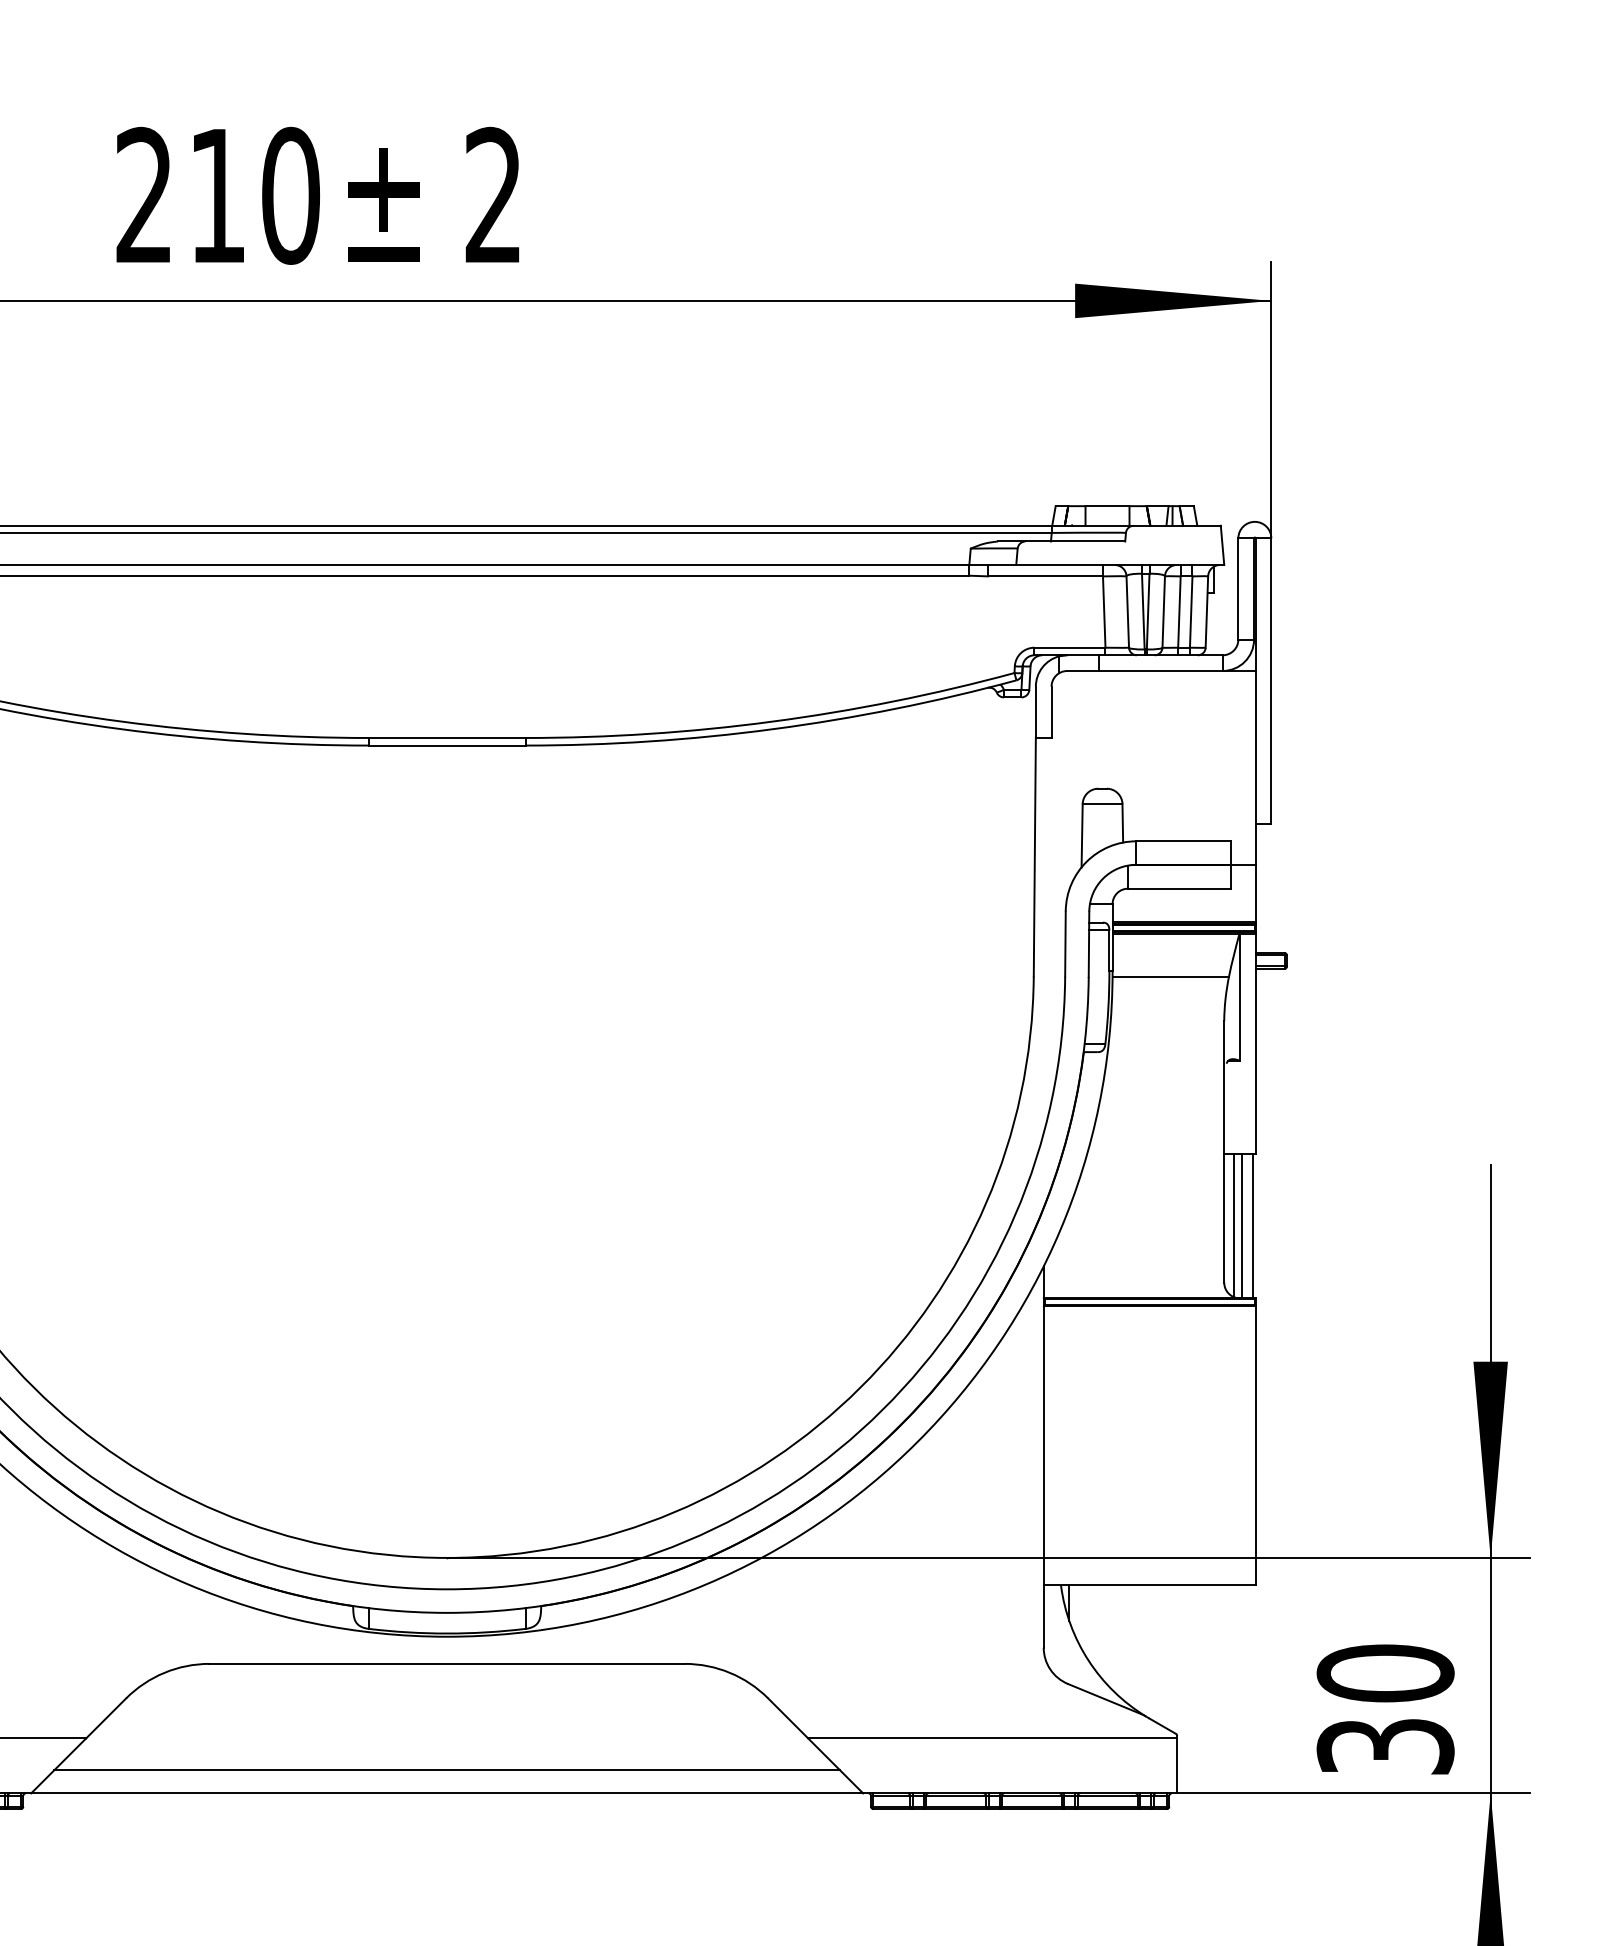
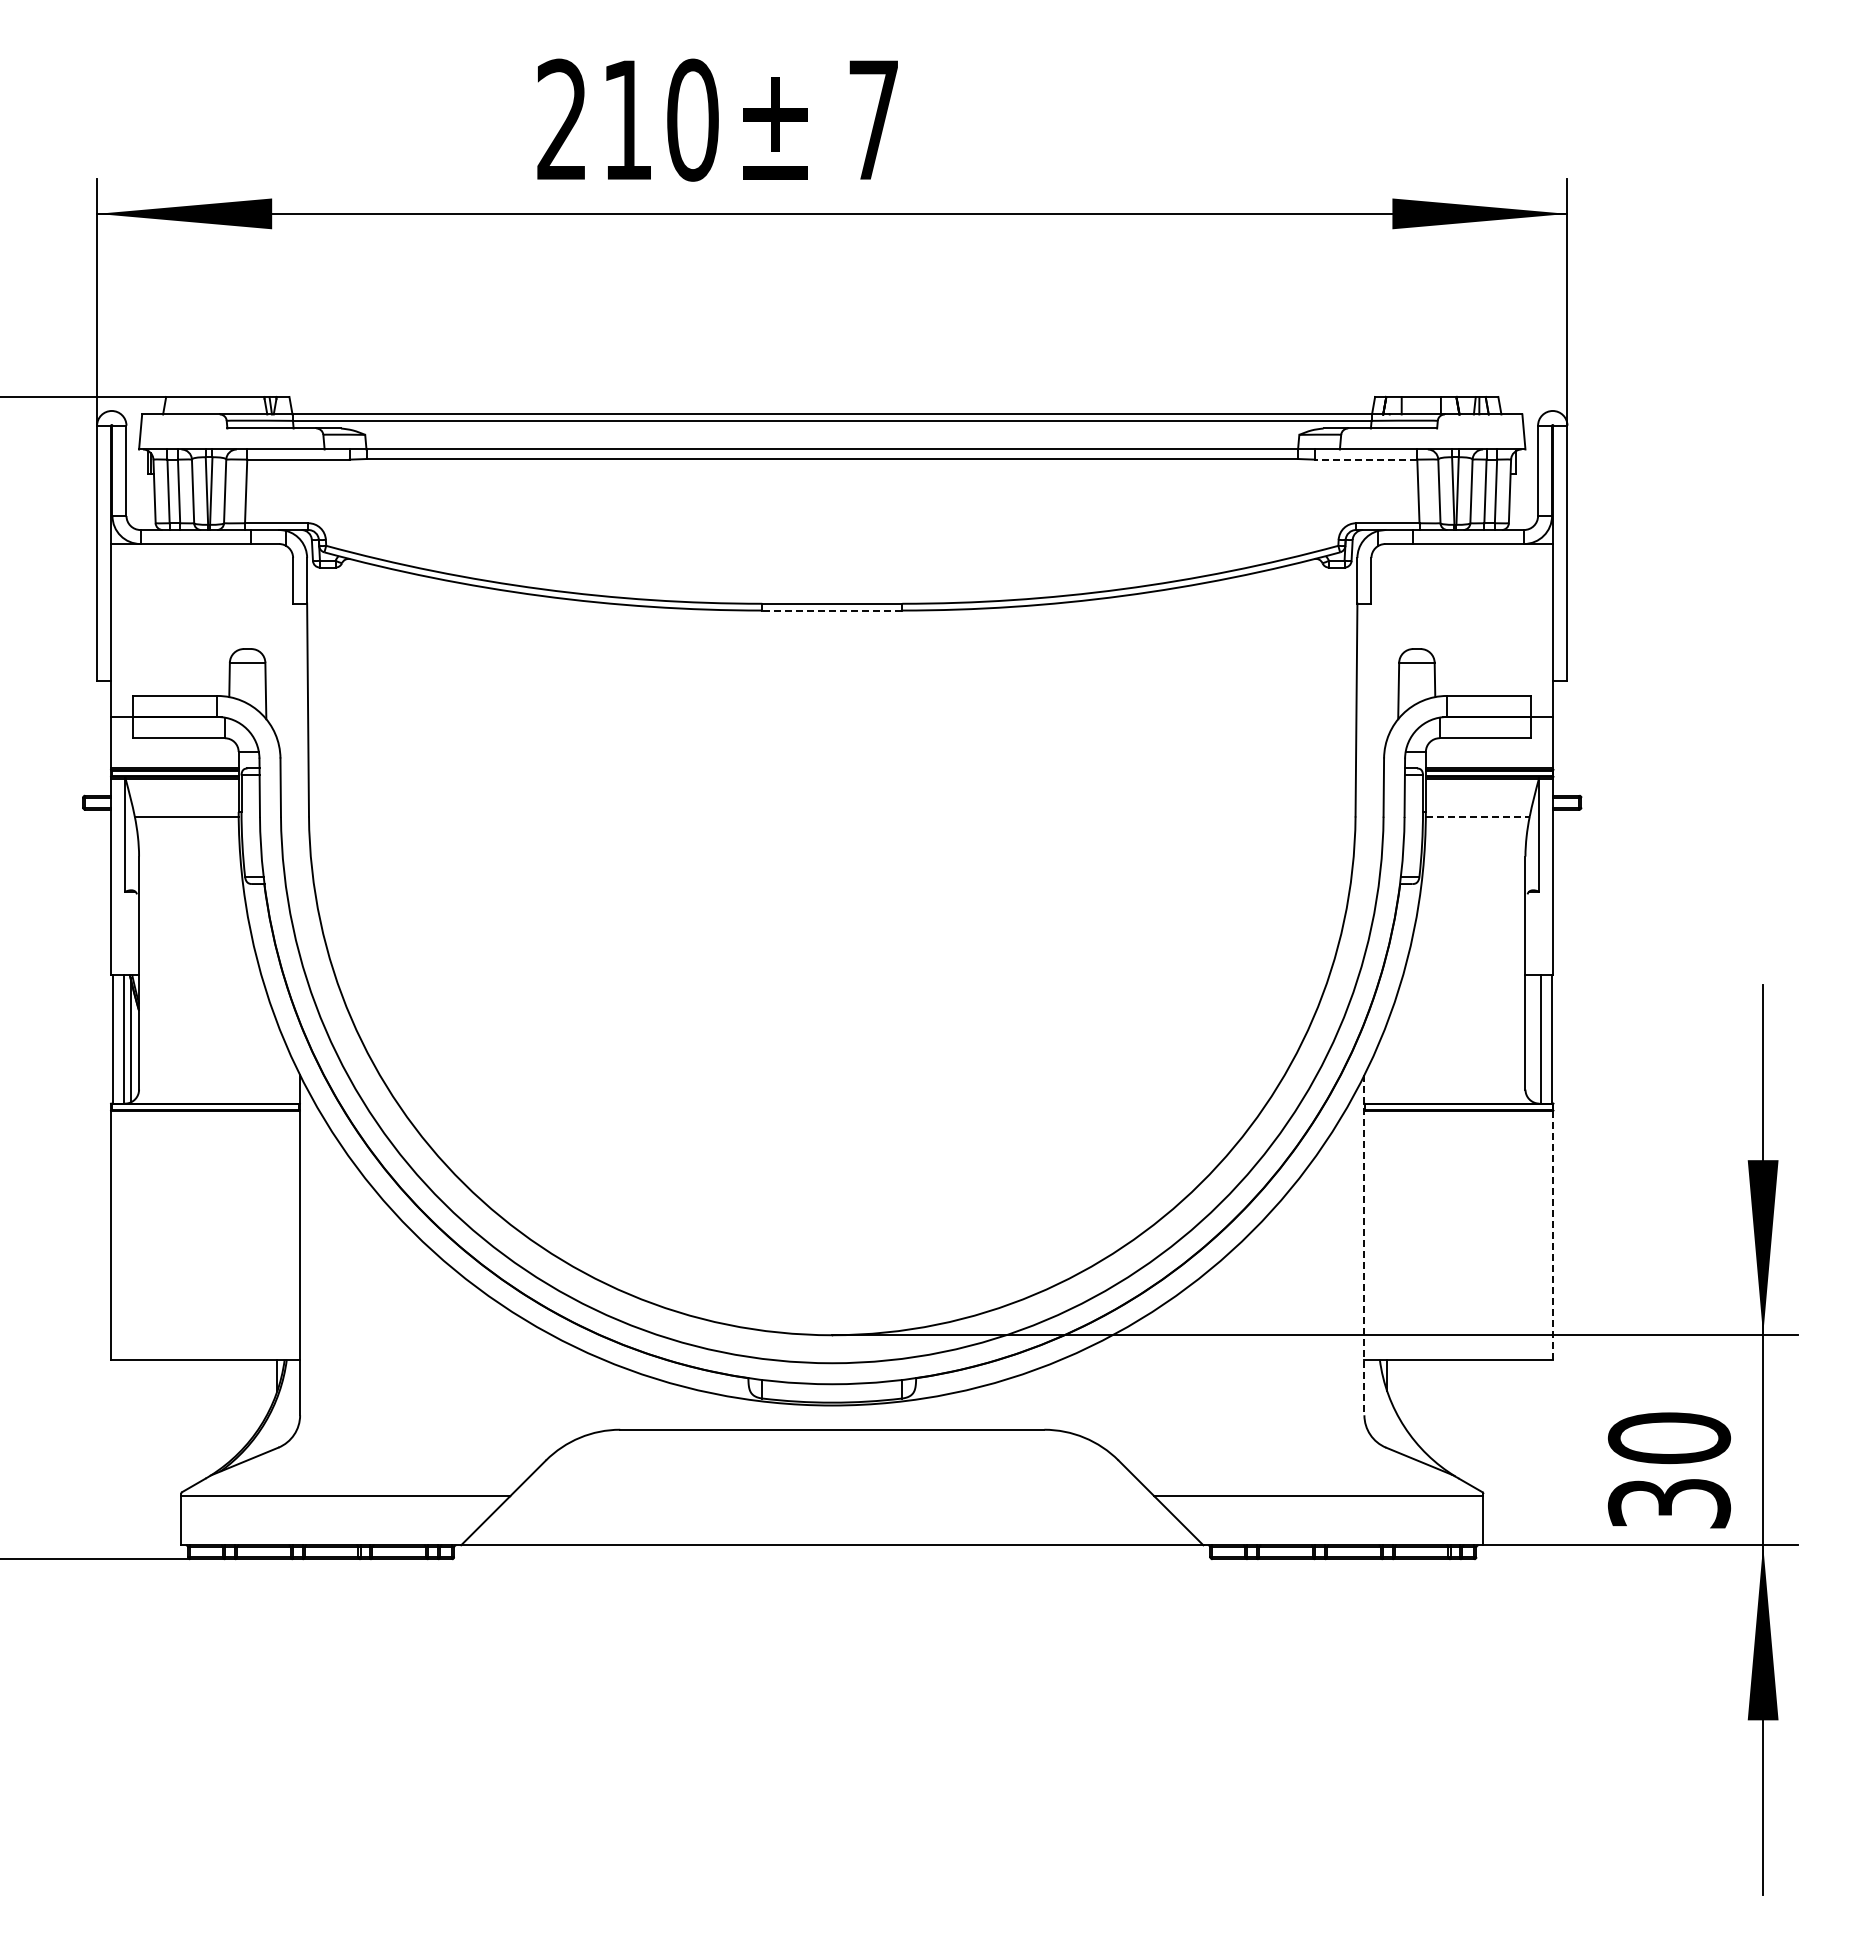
text: (493, 193) -> (873, 118), 2 -> 7
line: (1044, 576) -> (1365, 459), solid -> dashed
line: (446, 745) -> (831, 610), solid -> dashed
line: (1170, 976) -> (1477, 816), solid -> dashed
line: (1234, 1225) -> (1534, 1038), removed
line: (1255, 1446) -> (1553, 1235), solid -> dashed
line: (1043, 1457) -> (1364, 1245), solid -> dashed
line: (446, 1770) -> (831, 1524), removed

